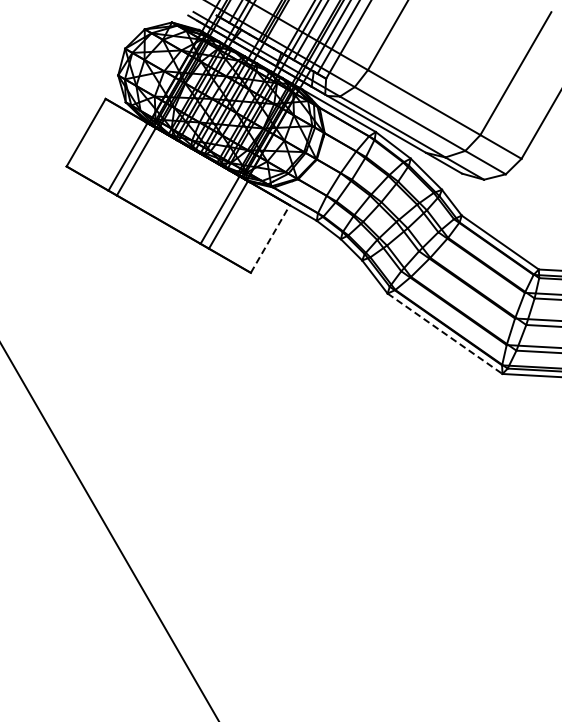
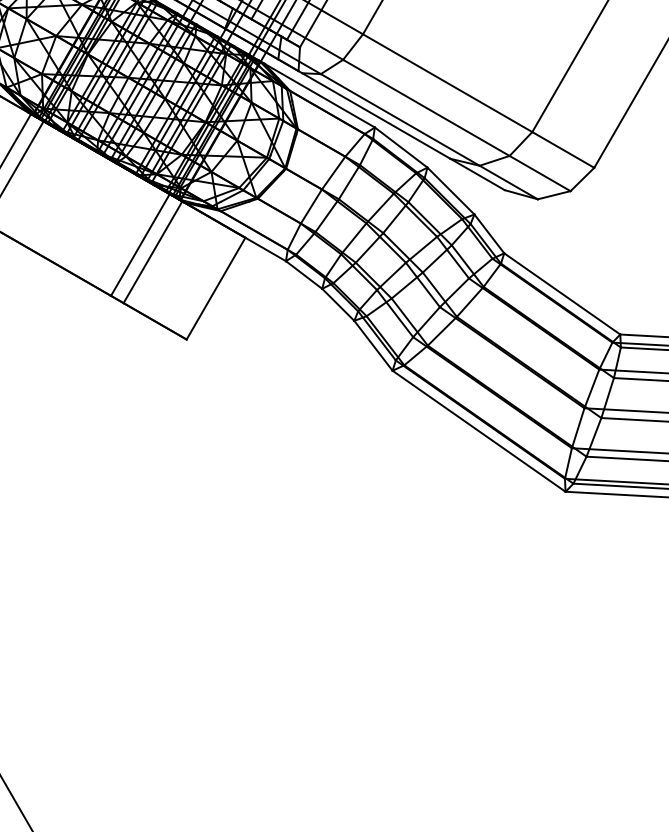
line: (270, 238) -> (216, 287), dashed -> solid
line: (445, 334) -> (479, 432), dashed -> solid

